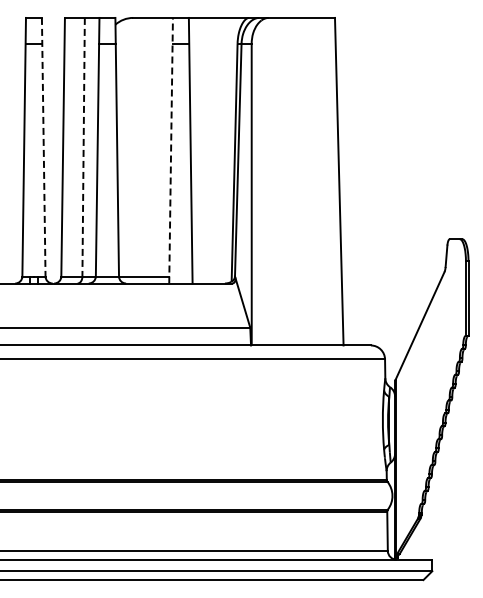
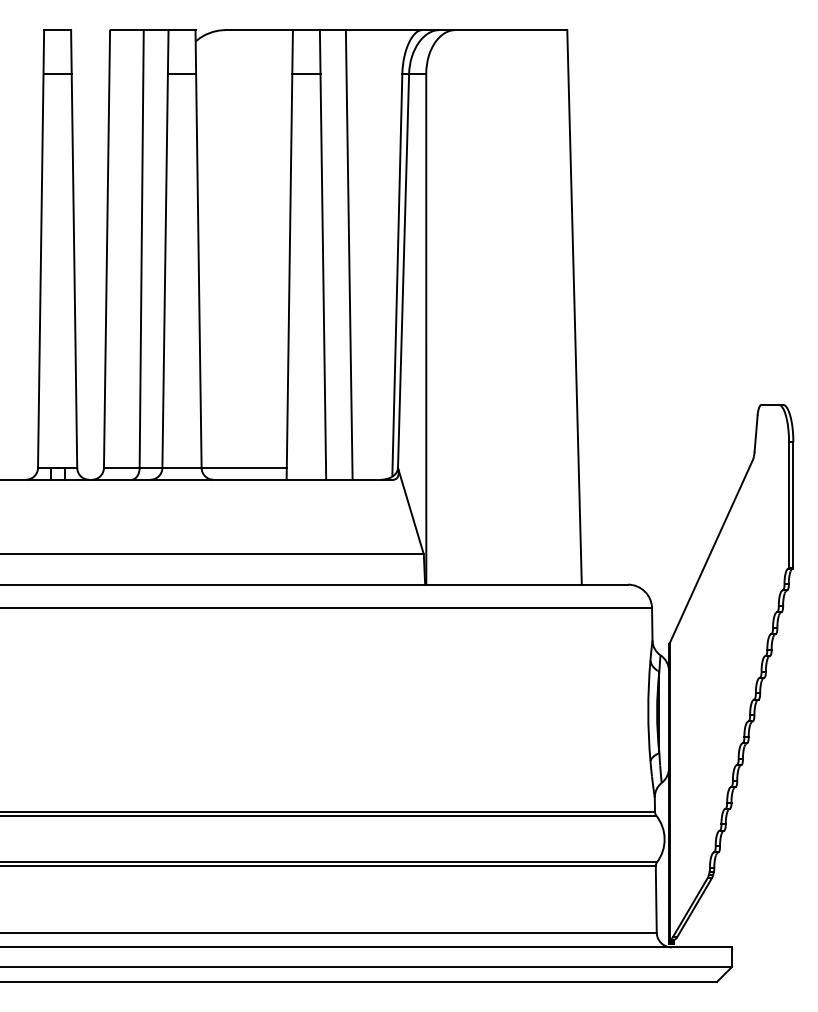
line: (43, 147) -> (73, 249), dashed -> solid
line: (83, 147) -> (141, 249), dashed -> solid
line: (171, 150) -> (290, 254), dashed -> solid
line: (206, 150) -> (349, 254), added

